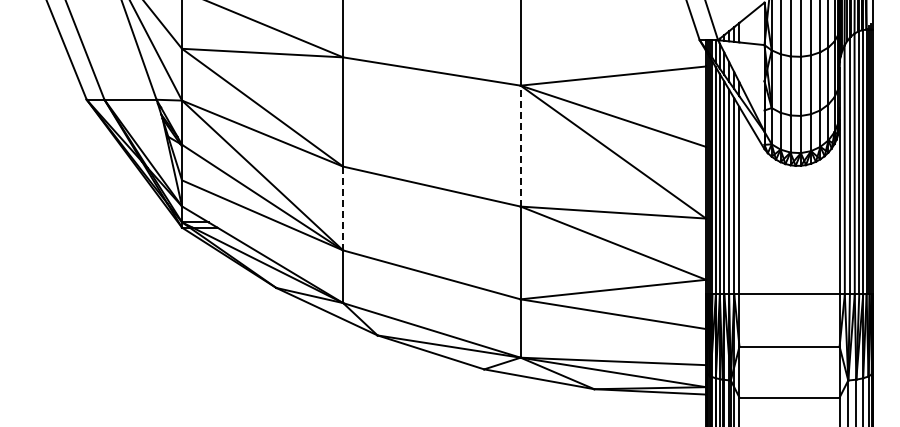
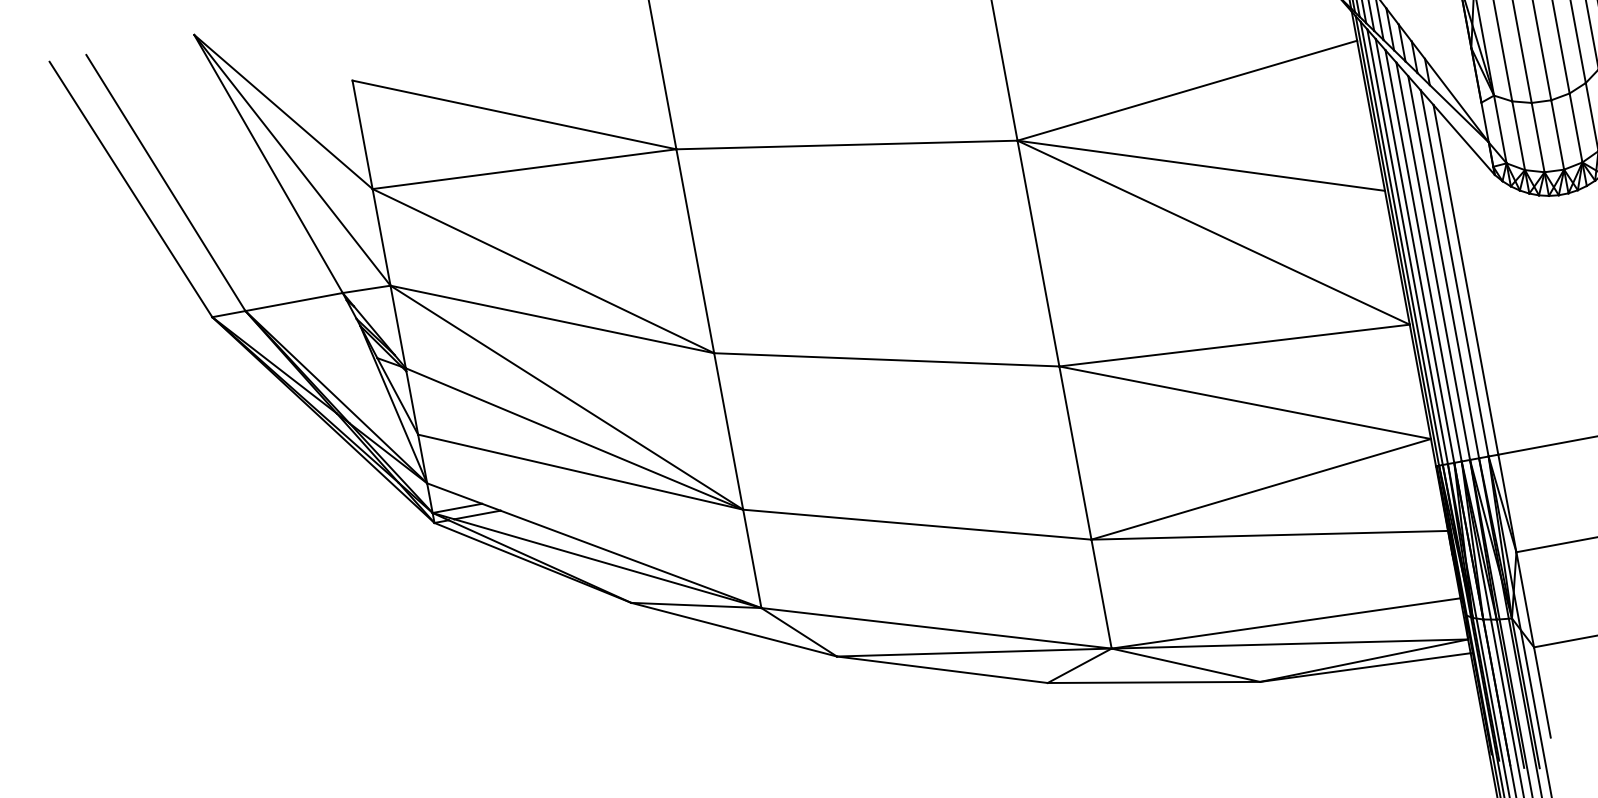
line: (520, 145) -> (1037, 252), dashed -> solid
line: (343, 208) -> (729, 431), dashed -> solid

